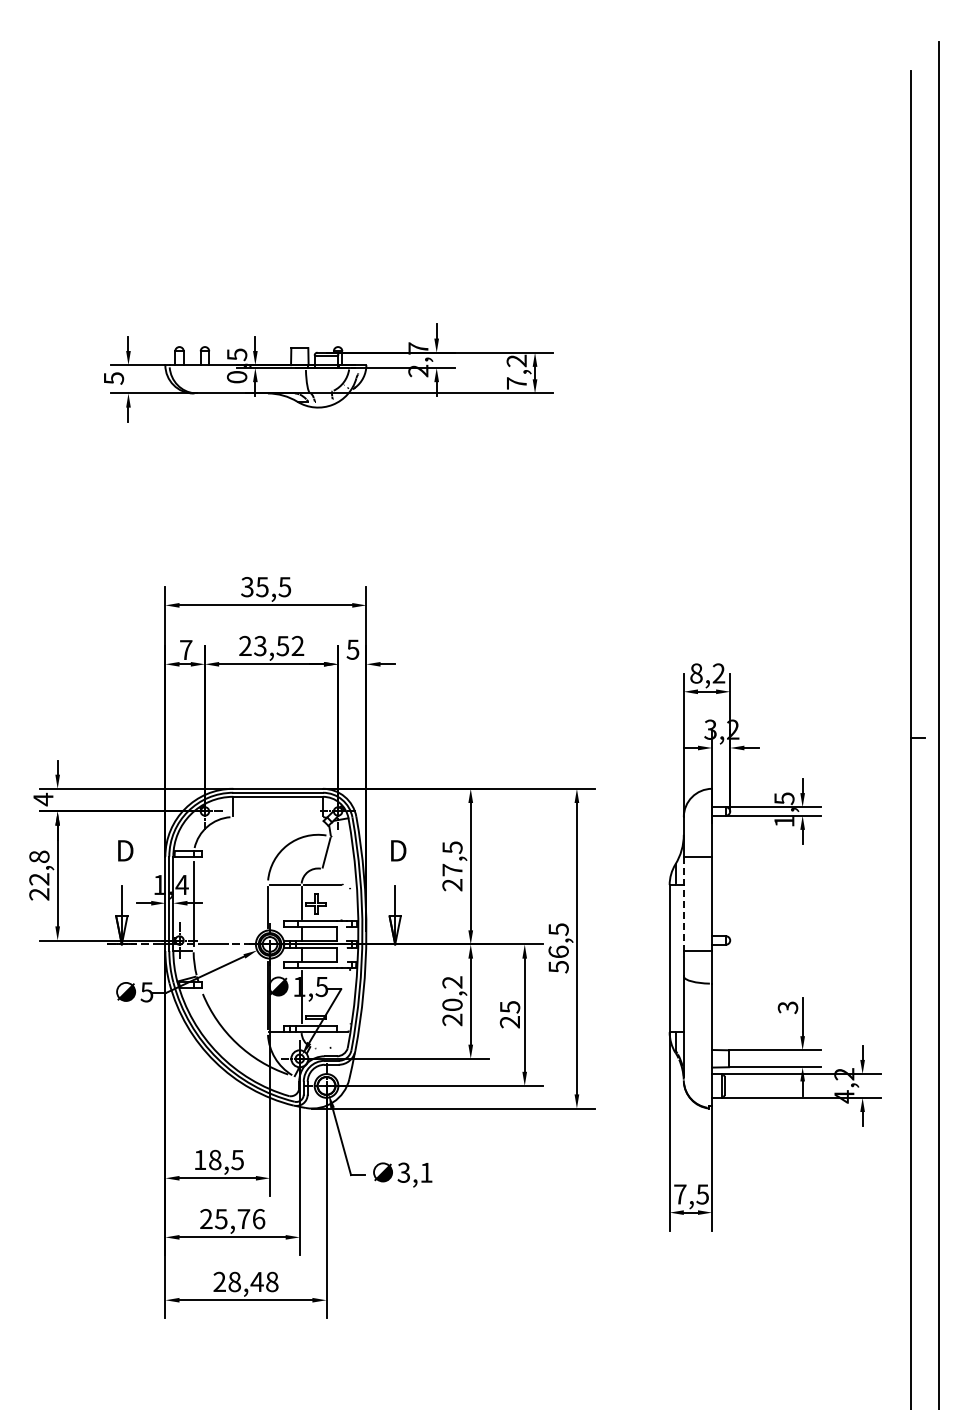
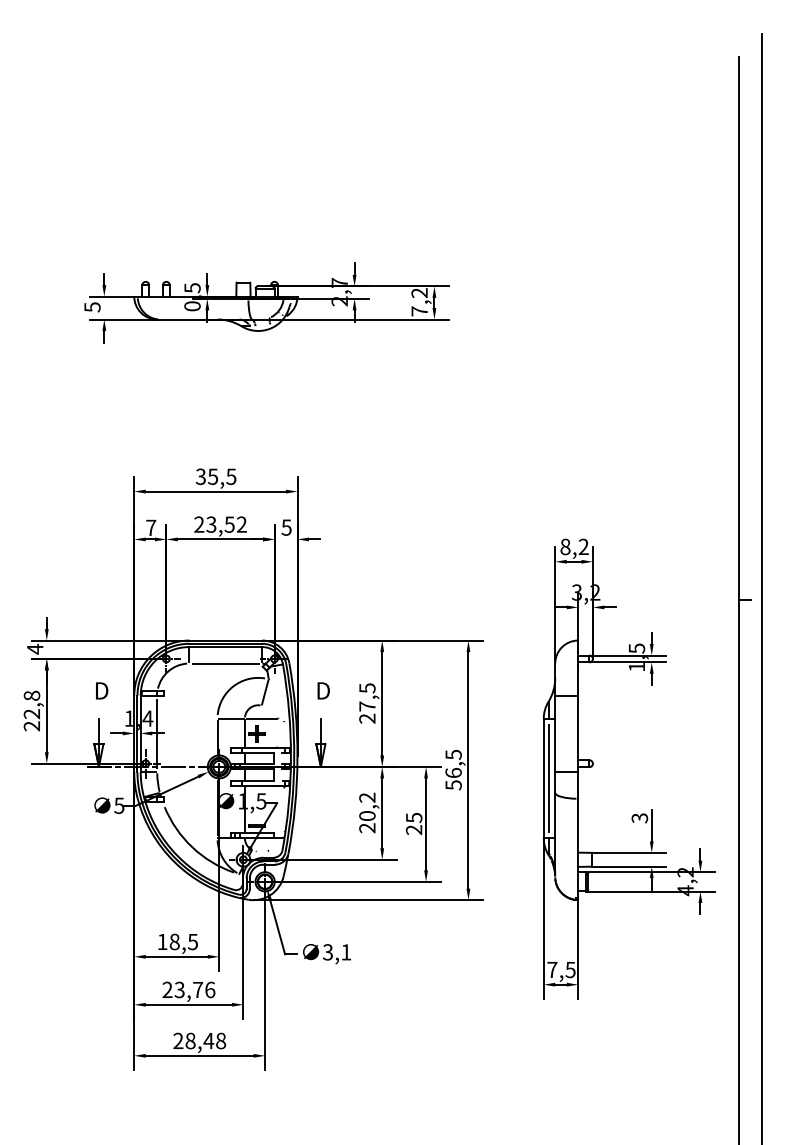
line: (277, 817) -> (225, 663), added
line: (683, 904) -> (554, 734), dashed -> solid
line: (675, 958) -> (548, 778), added
text: (221, 1218) -> (179, 989), 25,76 -> 23,76

